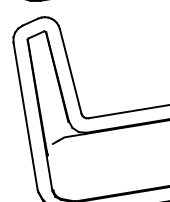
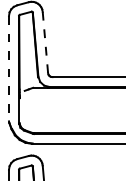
line: (70, 71) -> (45, 42), solid -> dashed
line: (26, 116) -> (9, 68), solid -> dashed

